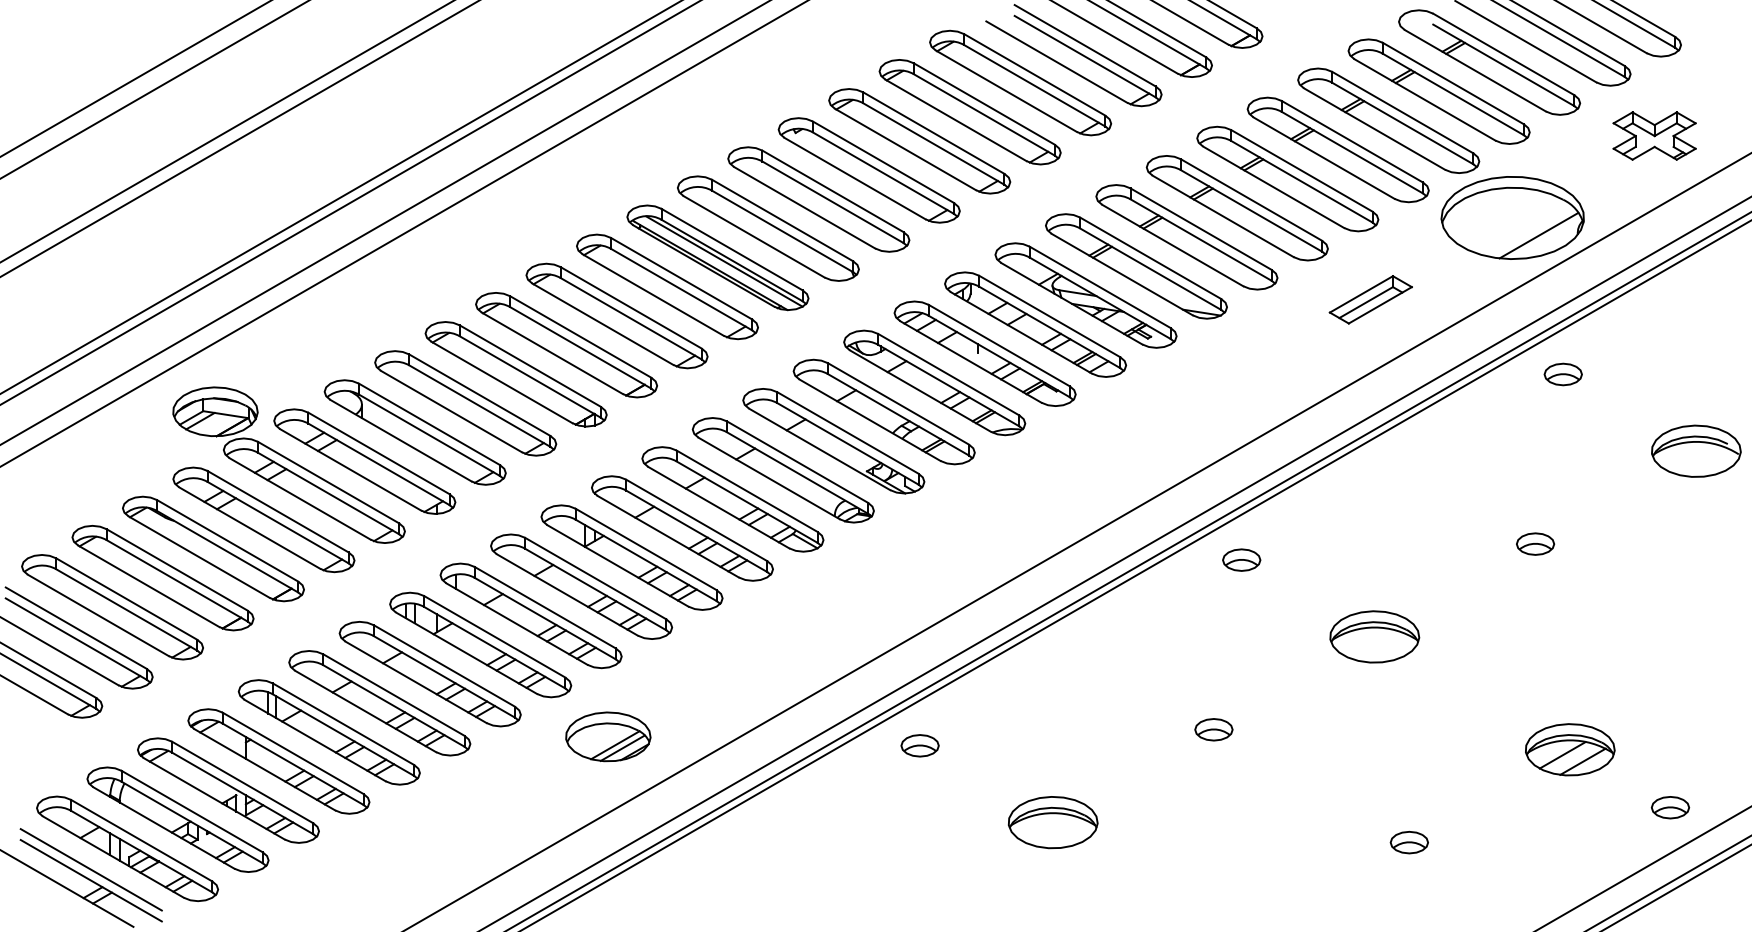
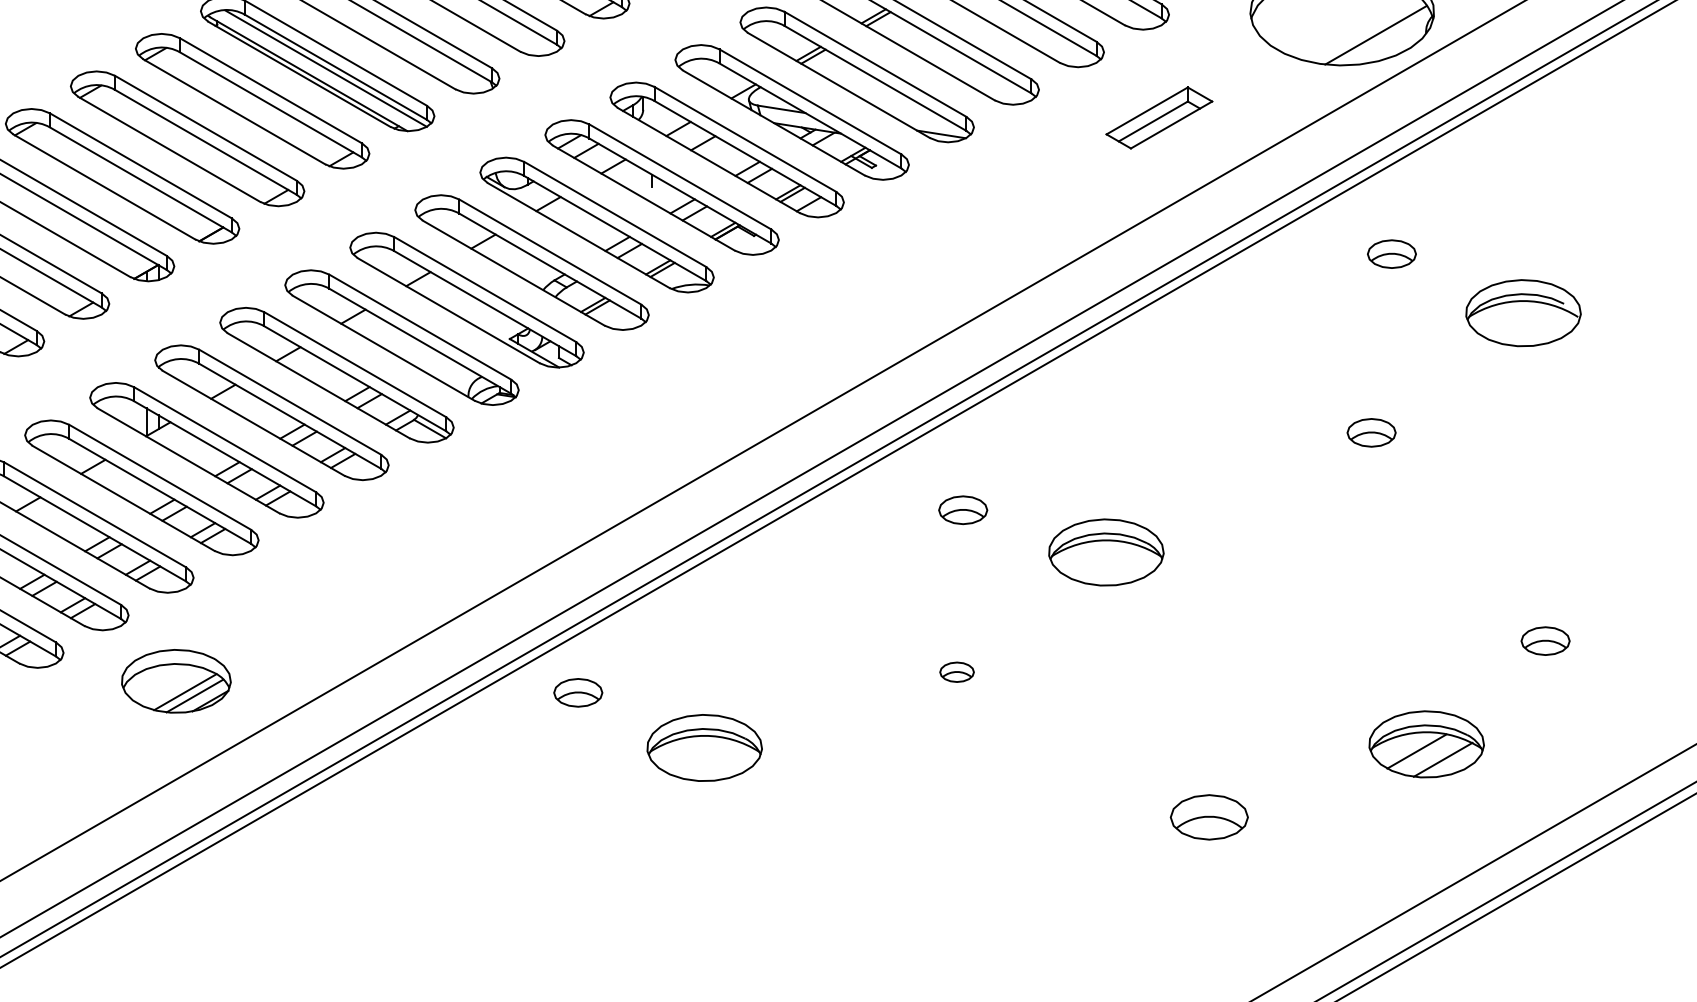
part: (1562, 374) -> (1390, 254), moved
part: (1696, 450) -> (1523, 312), moved
part: (1241, 559) -> (962, 509), moved
part: (1374, 636) -> (1106, 551), moved
part: (1213, 729) -> (956, 671), size x0.7
part: (1570, 749) -> (1427, 744), moved
part: (1670, 807) -> (1545, 640), moved
part: (1052, 822) -> (703, 747), moved
part: (1408, 842) -> (1207, 817), size x1.6

